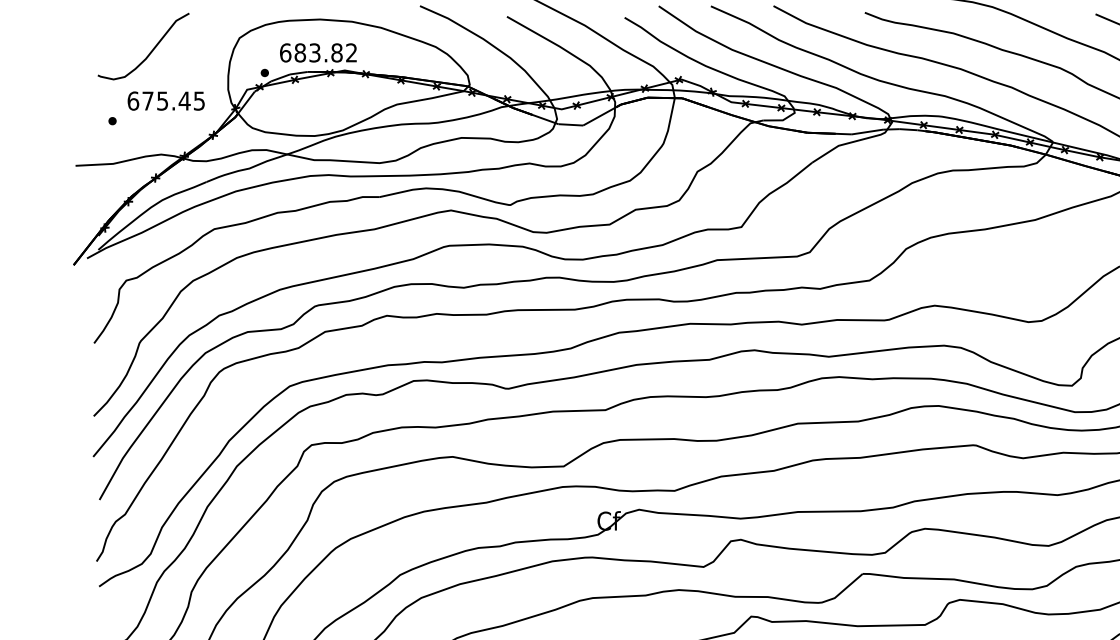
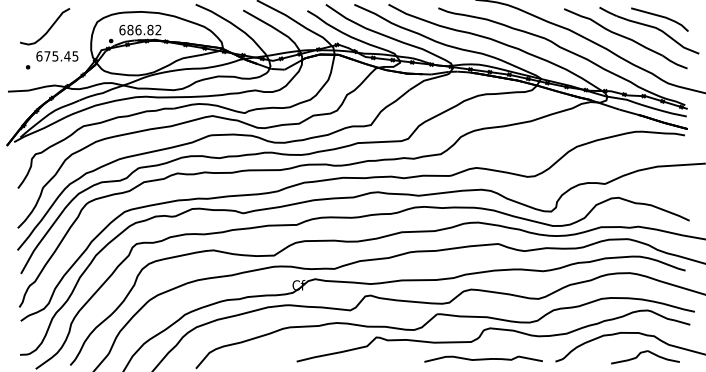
text: (315, 51) -> (138, 29), 683.82 -> 686.82

